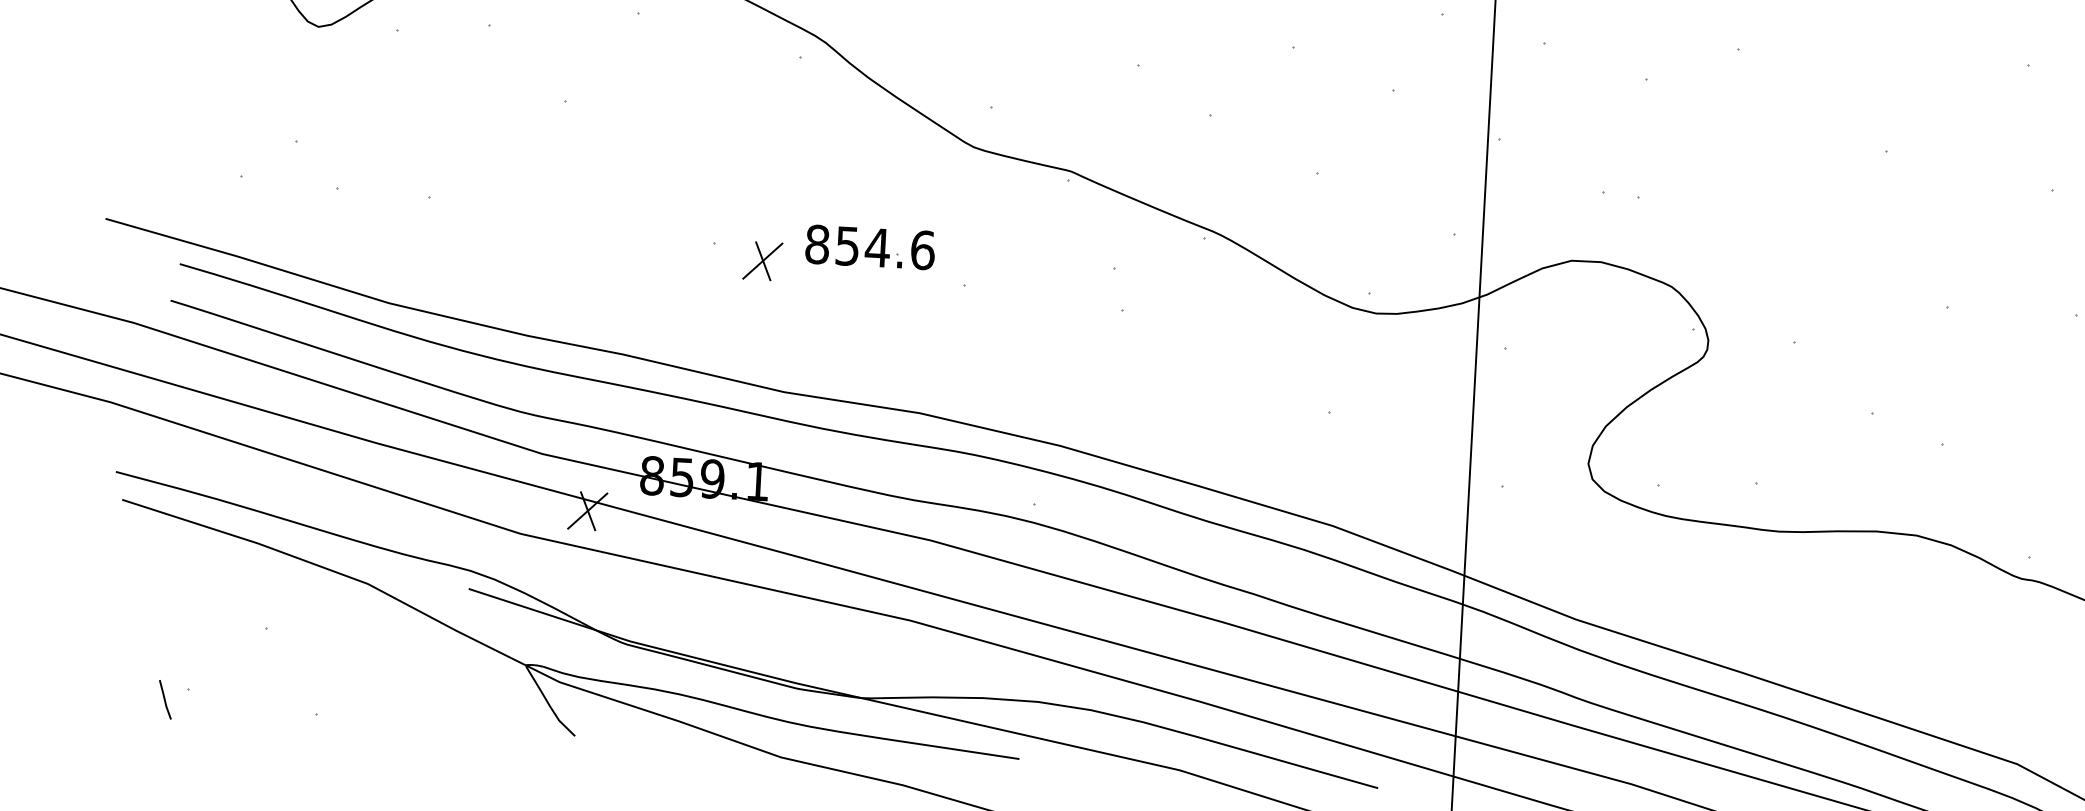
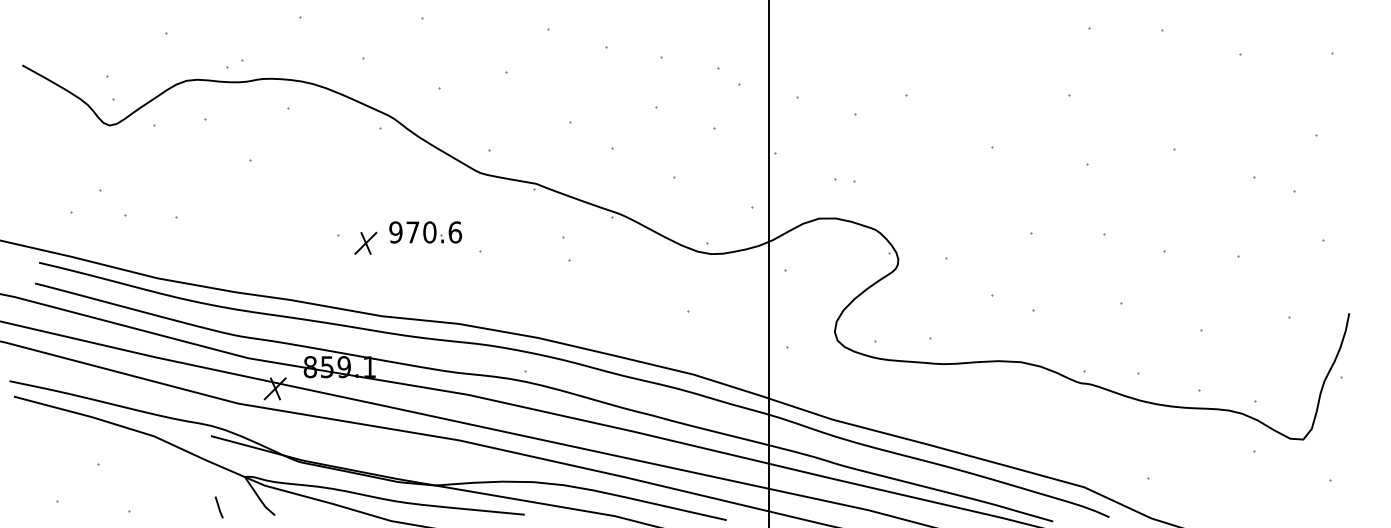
text: (846, 246) -> (412, 232), 854.6 -> 970.6
line: (164, 699) -> (218, 507), moved

